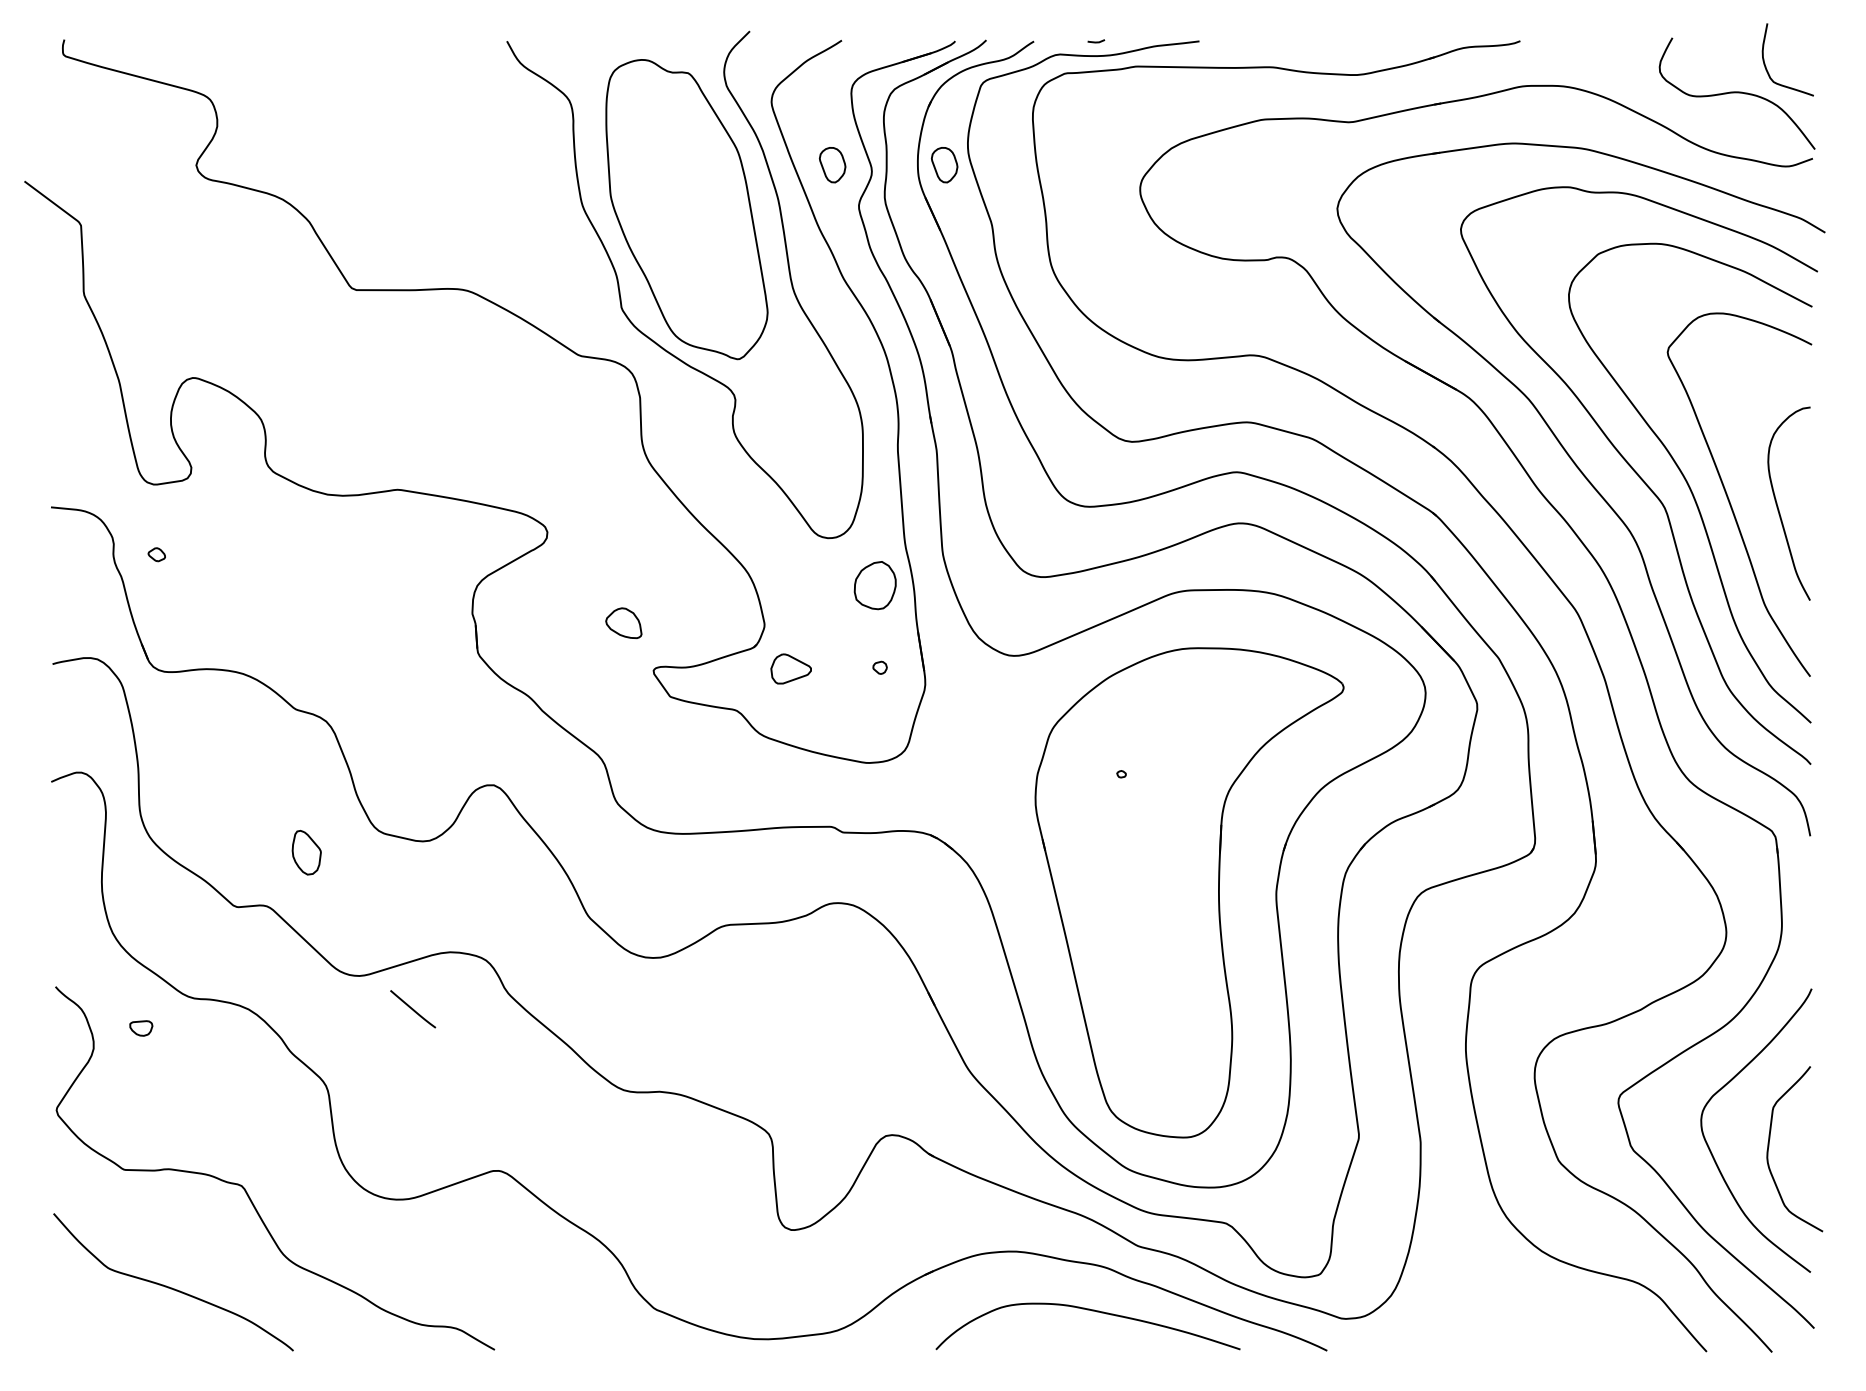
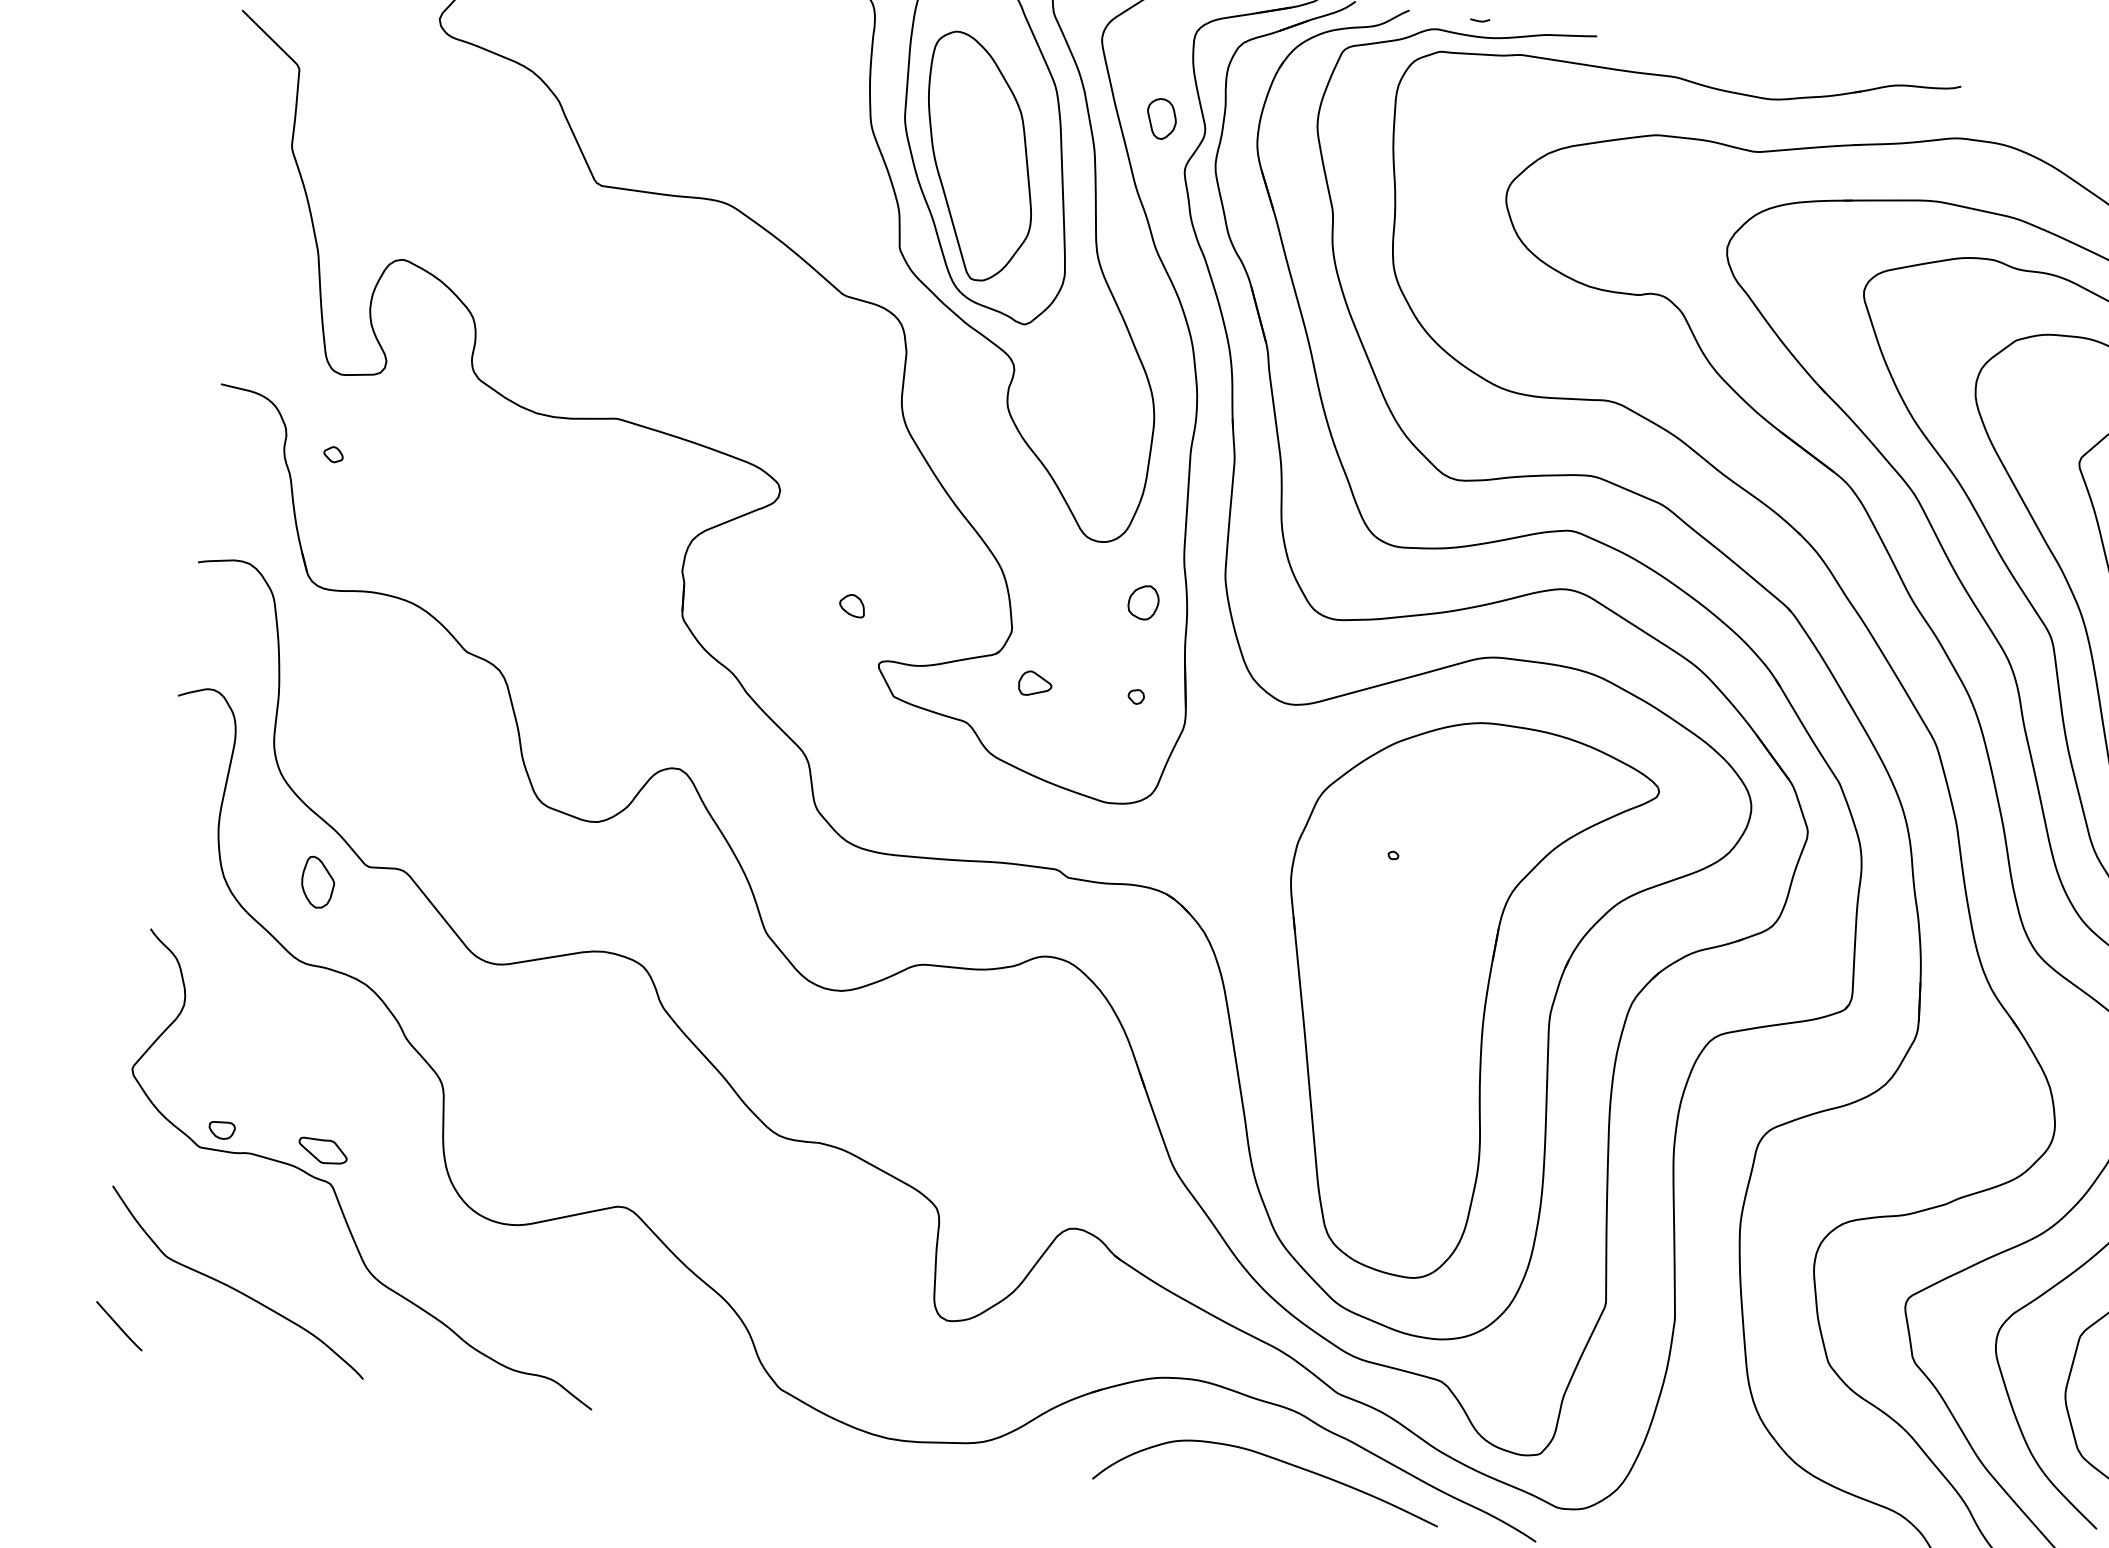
part: (944, 165) -> (1288, 137), removed
part: (679, 220) -> (979, 157), added
part: (874, 584) -> (1143, 601), size x0.62
part: (623, 622) -> (852, 604), size x0.62
part: (791, 668) -> (1035, 683), size x0.71
part: (306, 852) -> (317, 882), moved
line: (413, 1009) -> (119, 1326), moved
part: (141, 1028) -> (222, 1130), moved
part: (231, 1158) -> (323, 1151), added

